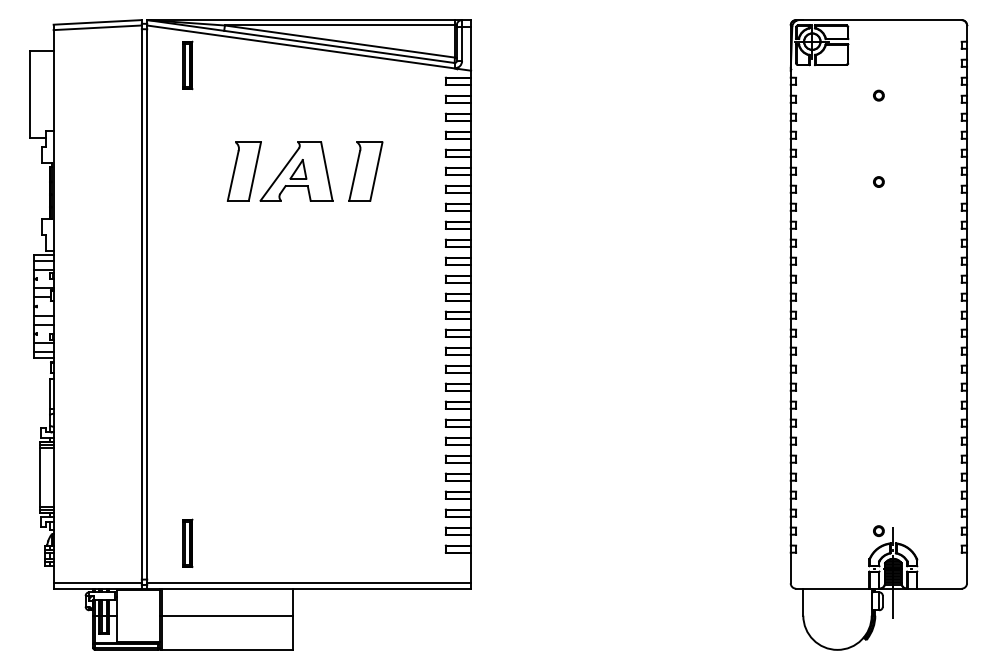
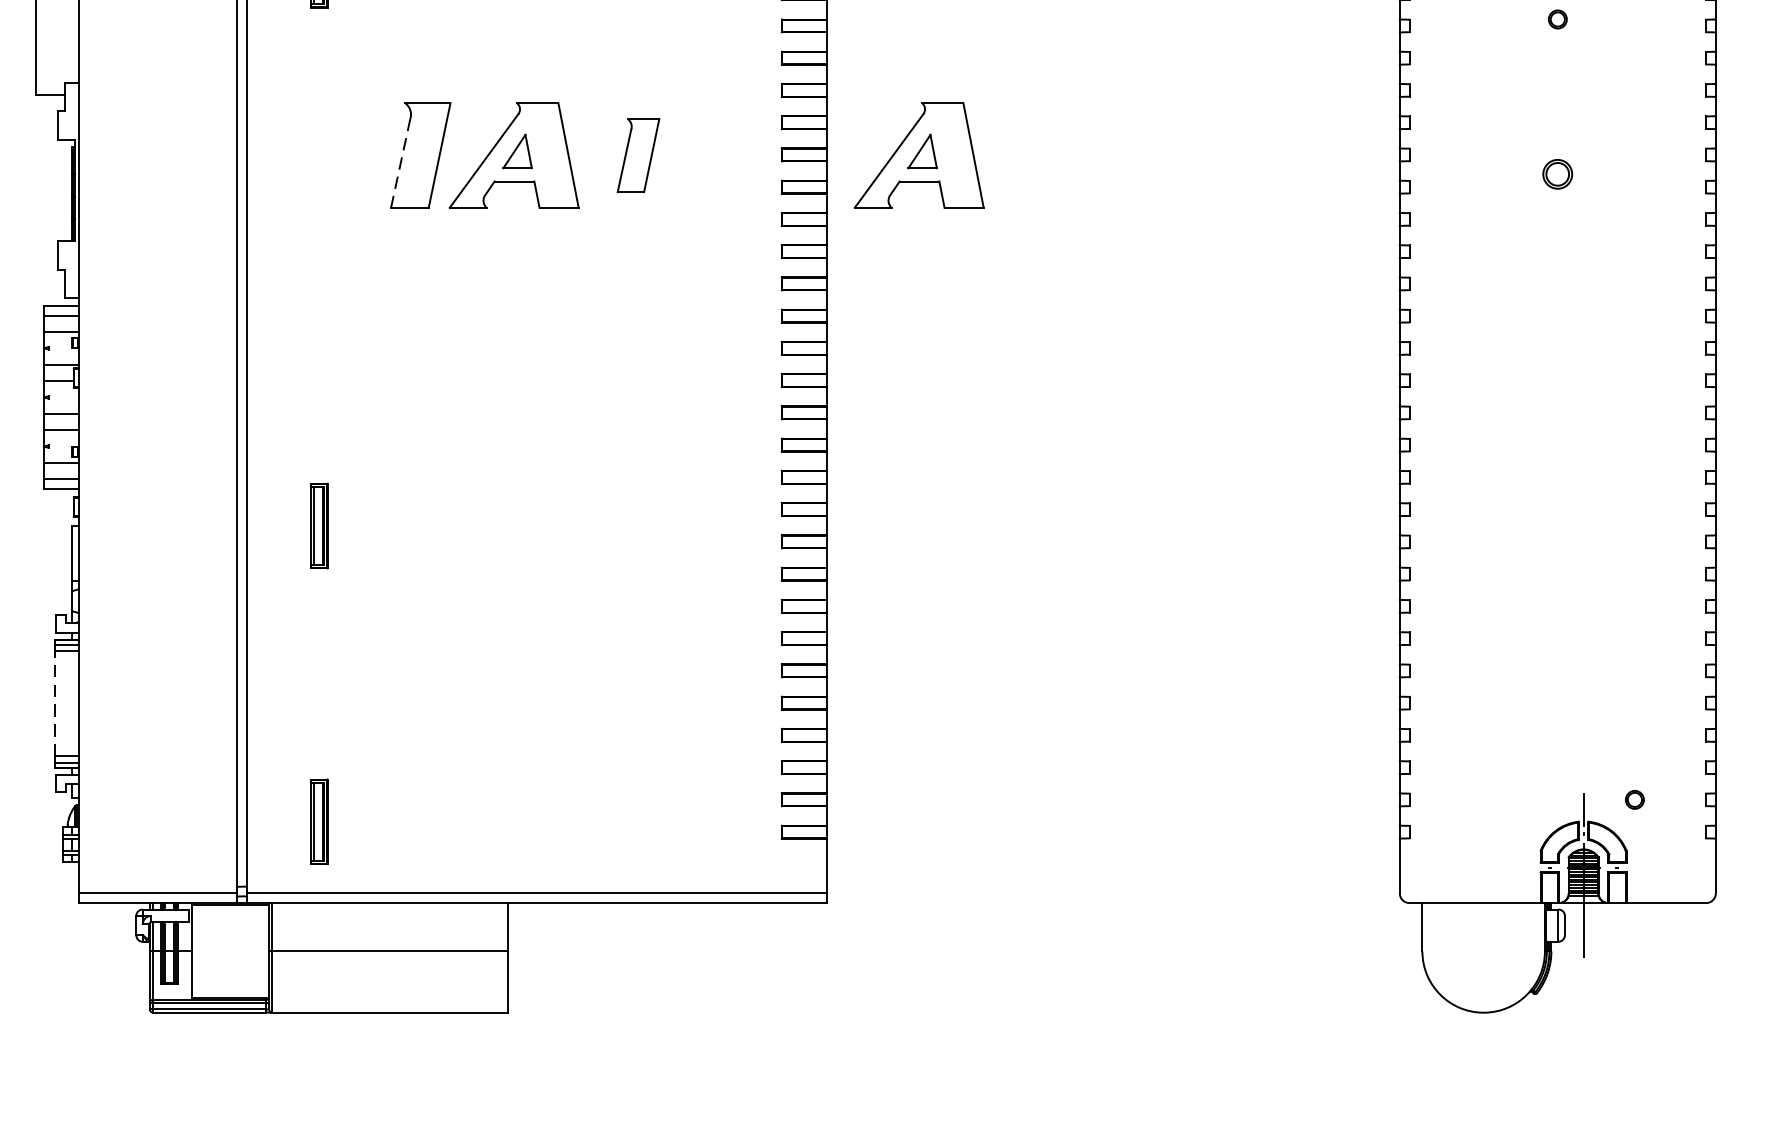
part: (365, 171) -> (637, 155), size x0.7
part: (522, 171) -> (919, 155), added
line: (233, 176) -> (401, 164), solid -> dashed
part: (878, 181) -> (1557, 173), size x1.6
part: (187, 377) -> (318, 524), added
line: (40, 477) -> (55, 703), solid -> dashed
part: (878, 530) -> (1634, 798), moved

